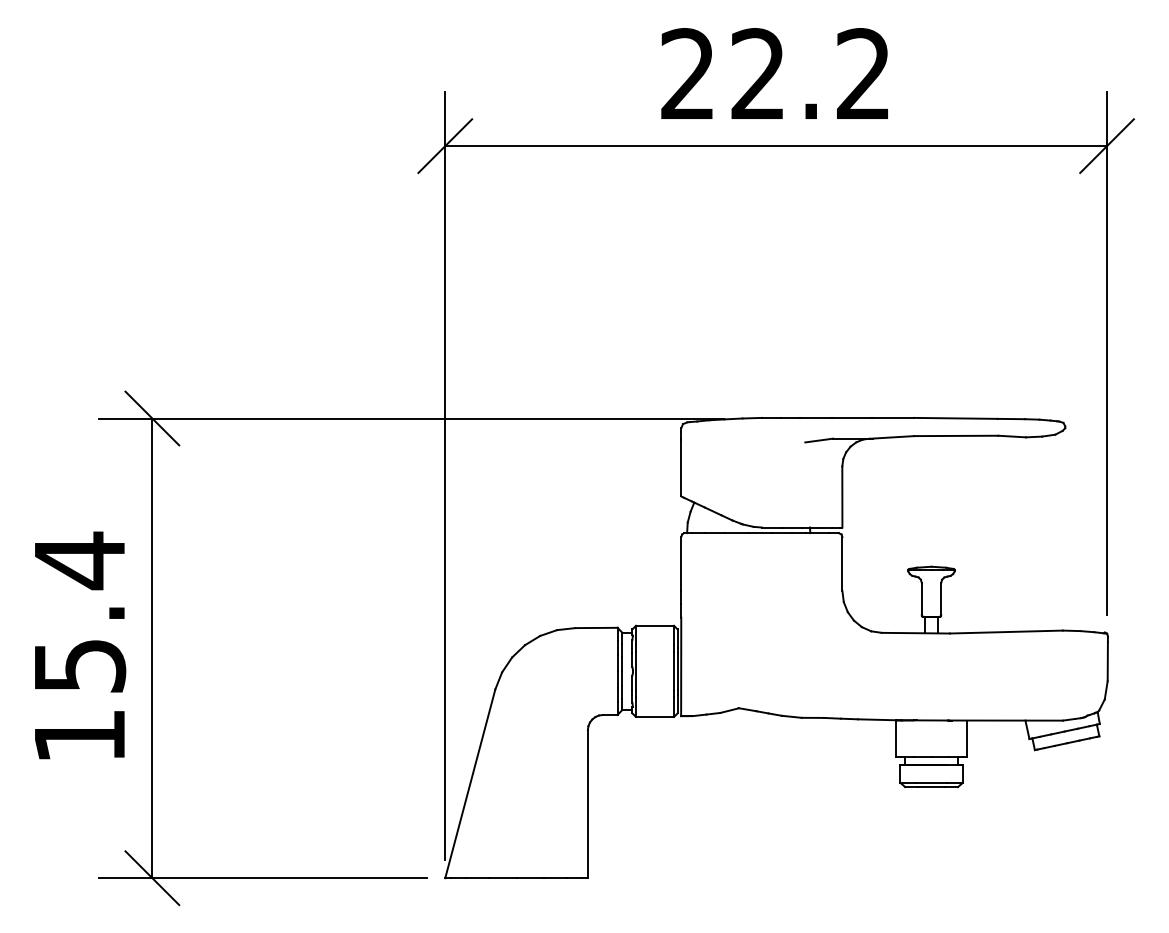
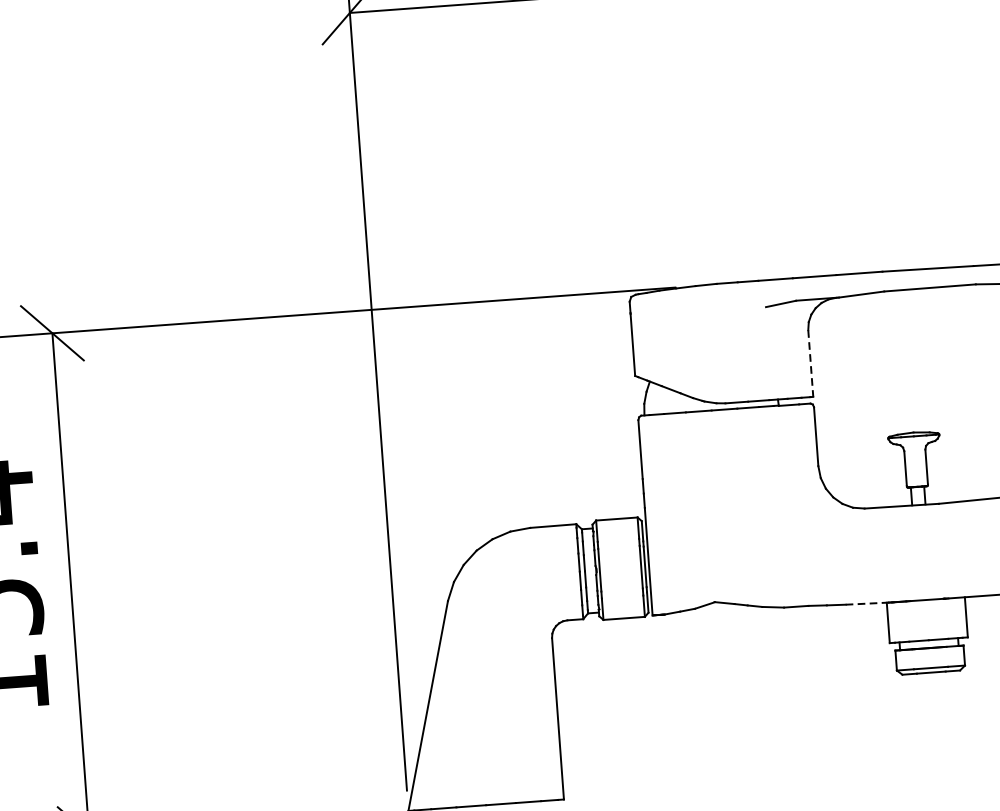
line: (842, 496) -> (810, 363), solid -> dashed
line: (877, 719) -> (866, 603), solid -> dashed

